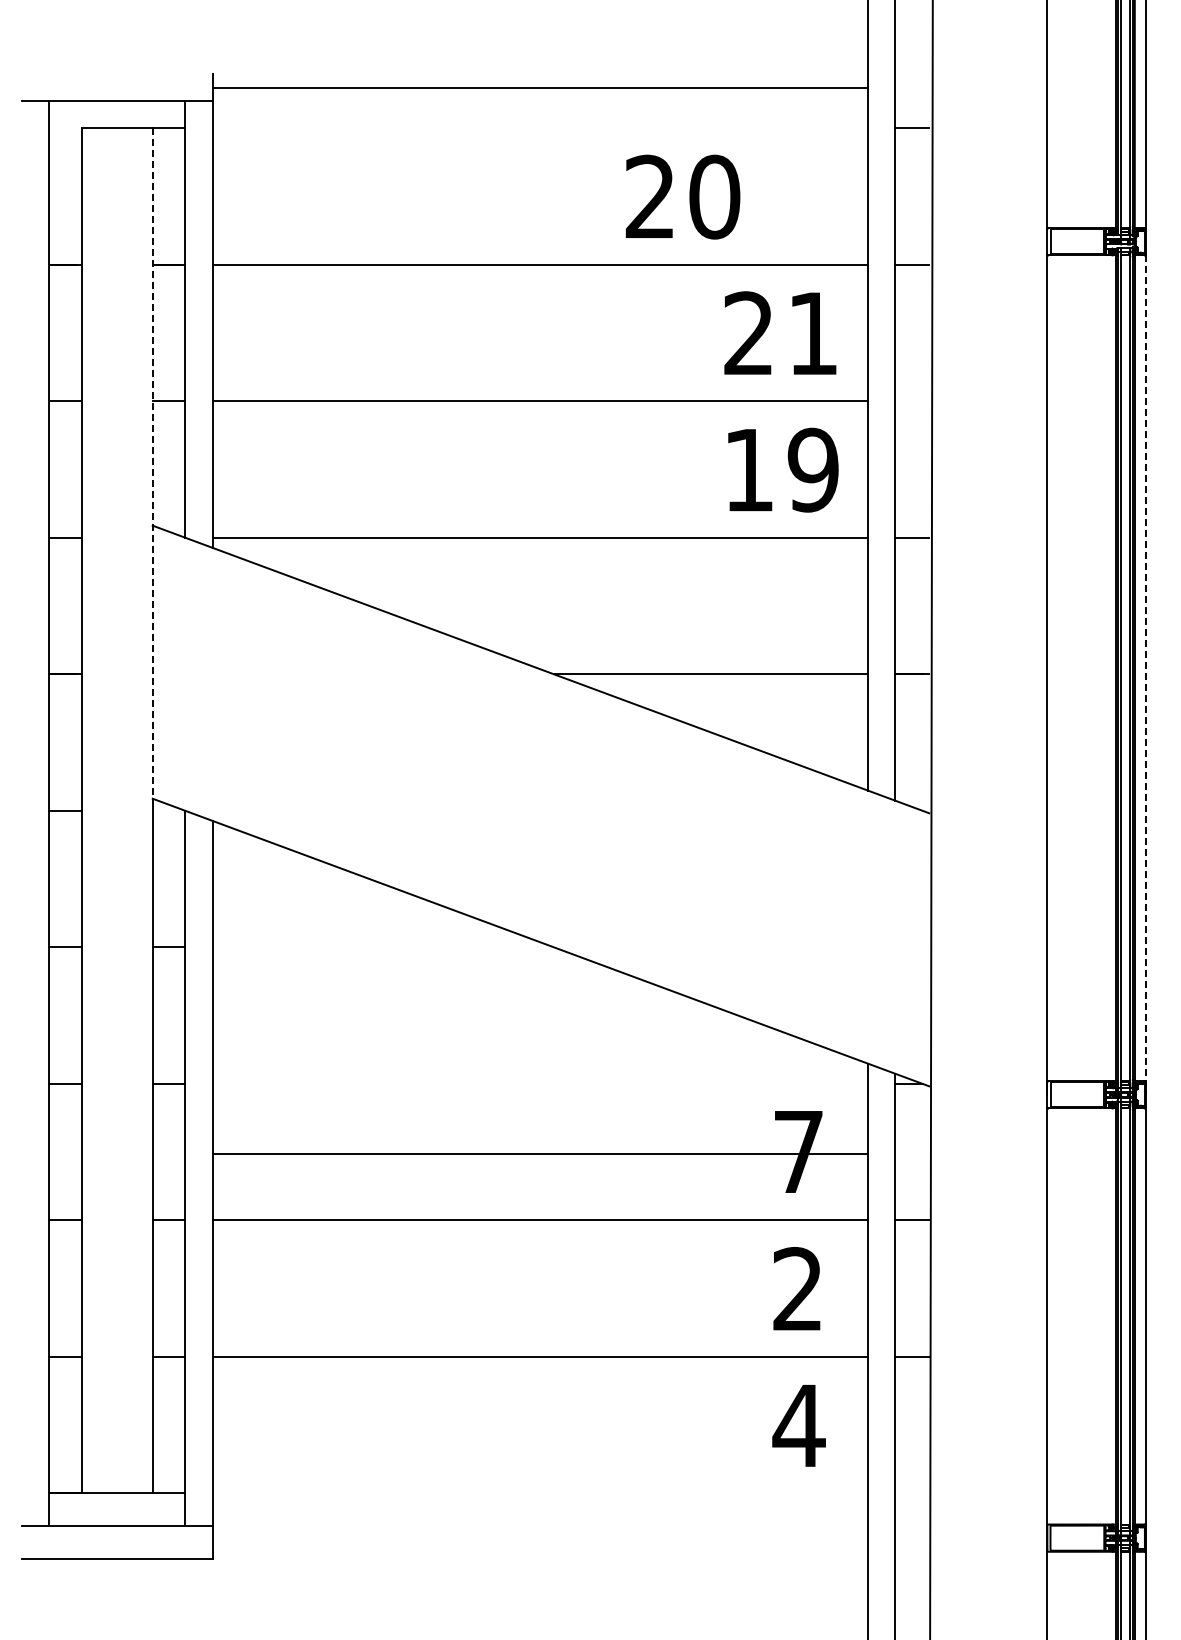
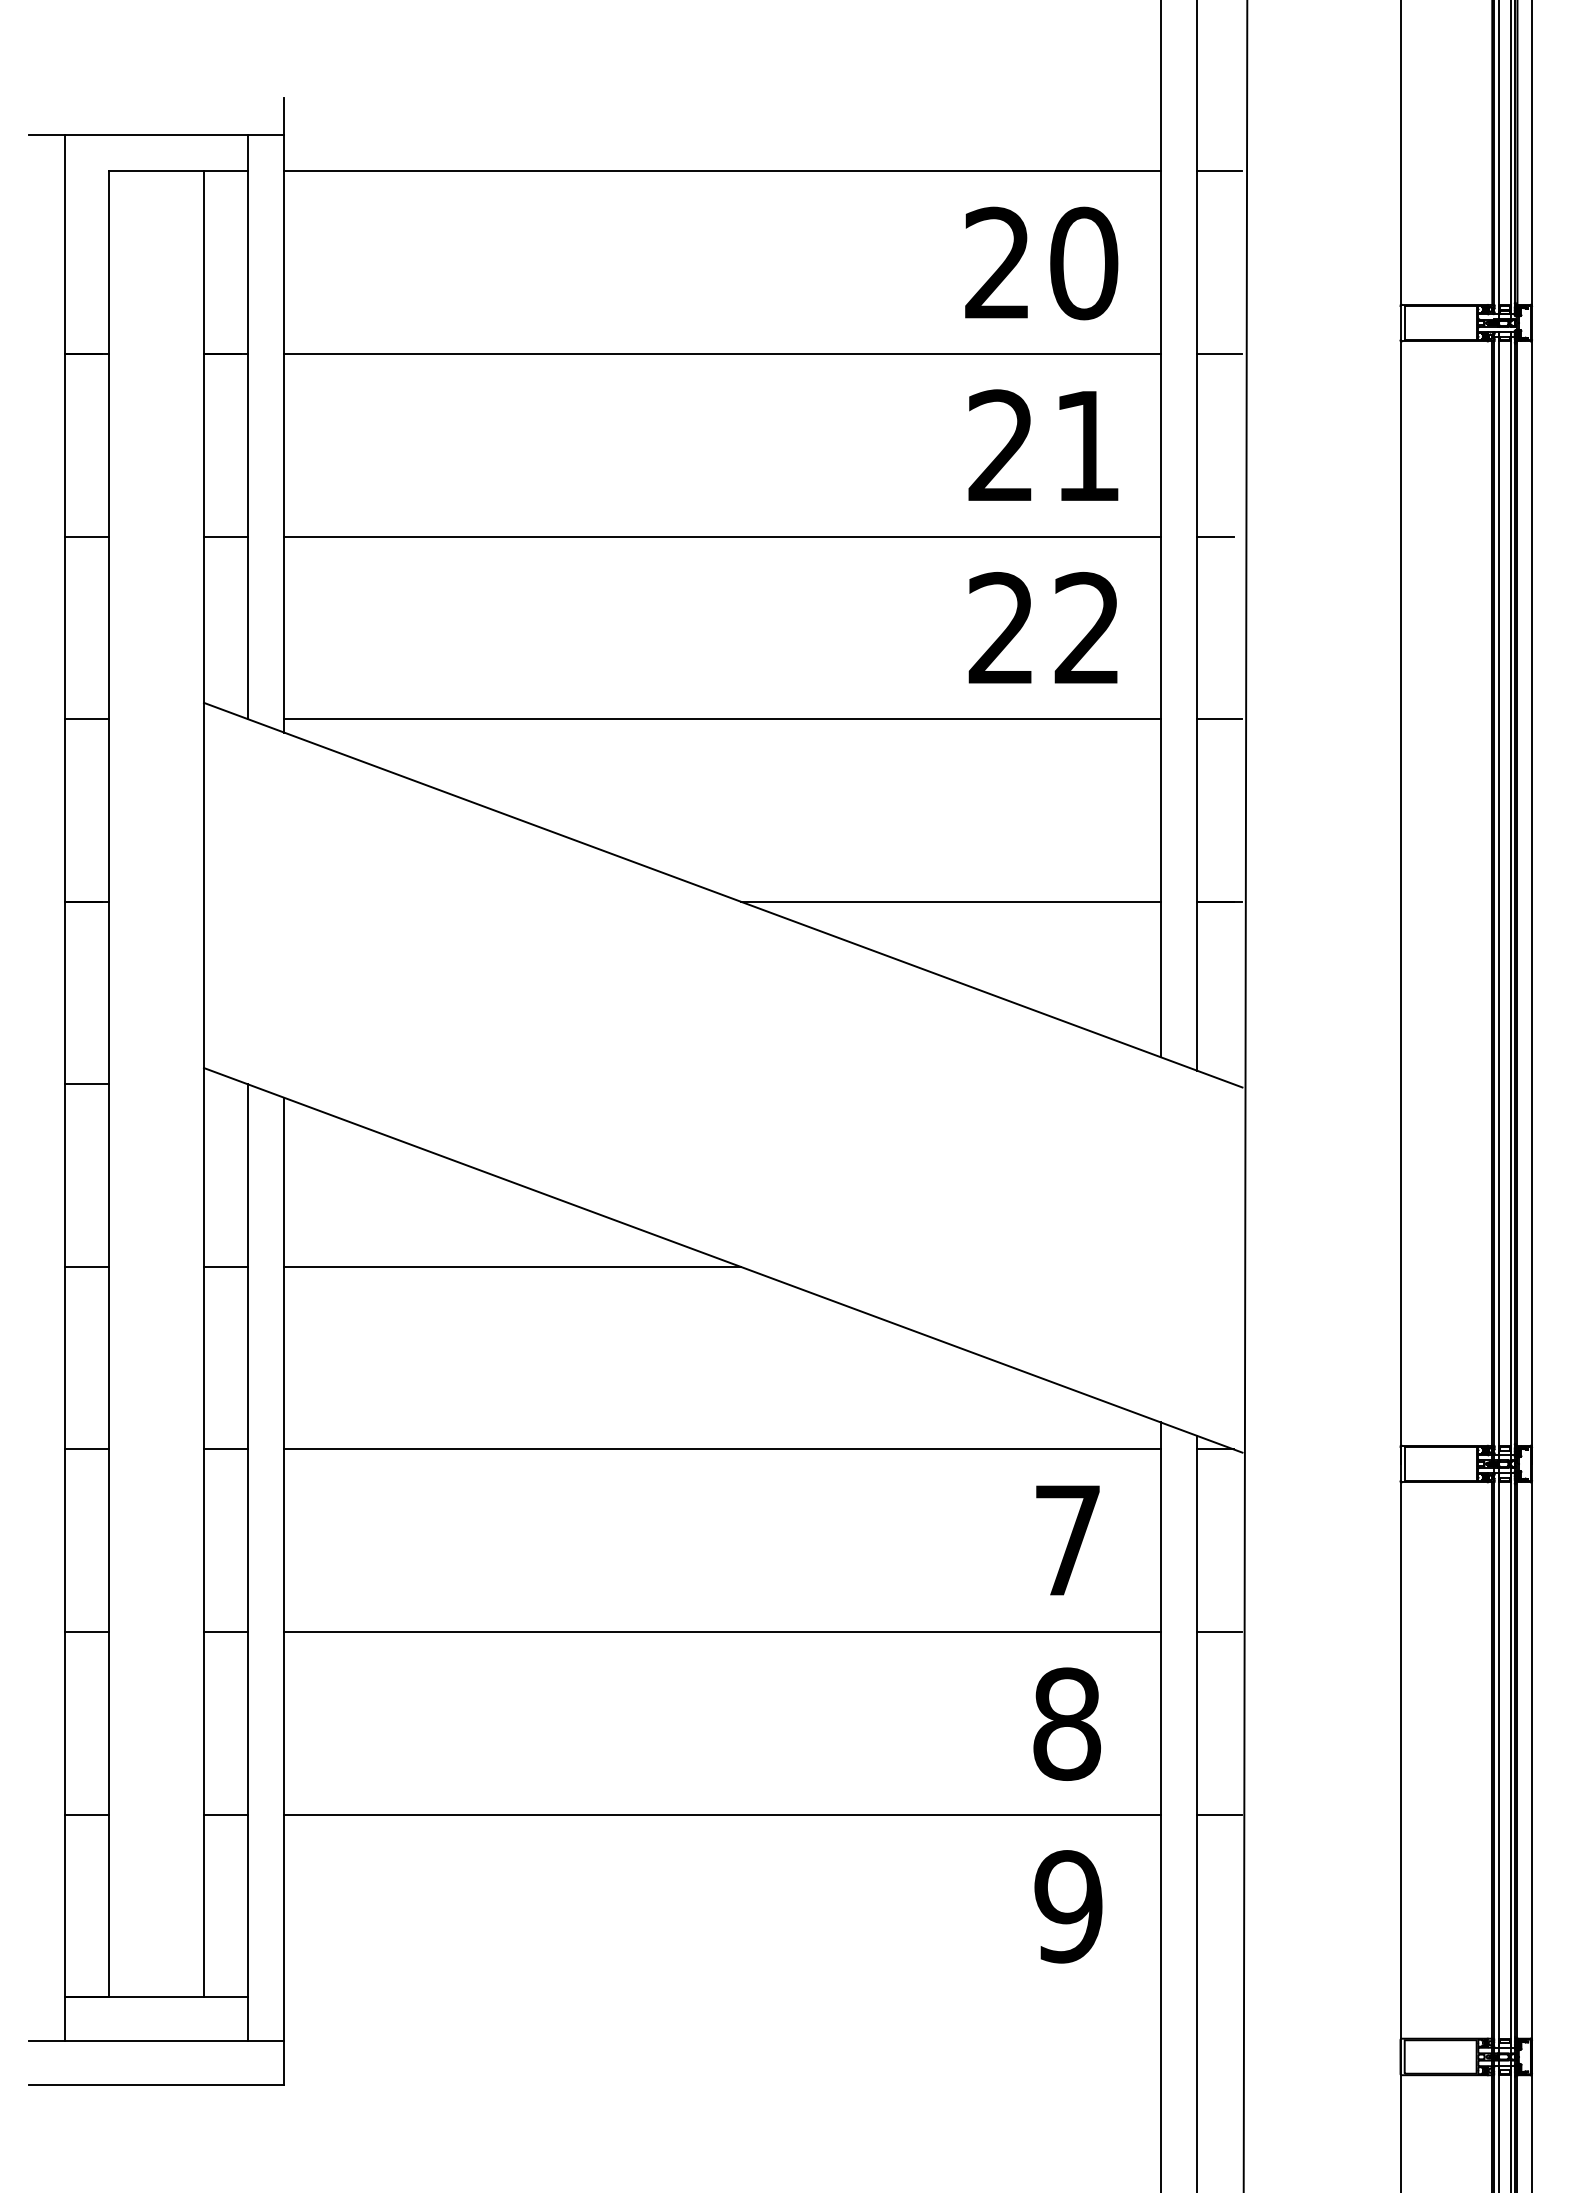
line: (540, 88) -> (722, 171), moved
text: (682, 196) -> (1040, 262), moved
line: (908, 401) -> (1214, 536), added
line: (152, 463) -> (203, 619), dashed -> solid
text: (781, 469) -> (1044, 627), 19 -> 22
line: (1145, 675) -> (1531, 903), dashed -> solid
line: (383, 947) -> (512, 1267), added
line: (540, 1153) -> (722, 1448), moved
text: (798, 1288) -> (1067, 1723), 2 -> 8
text: (798, 1425) -> (1067, 1906), 4 -> 9

